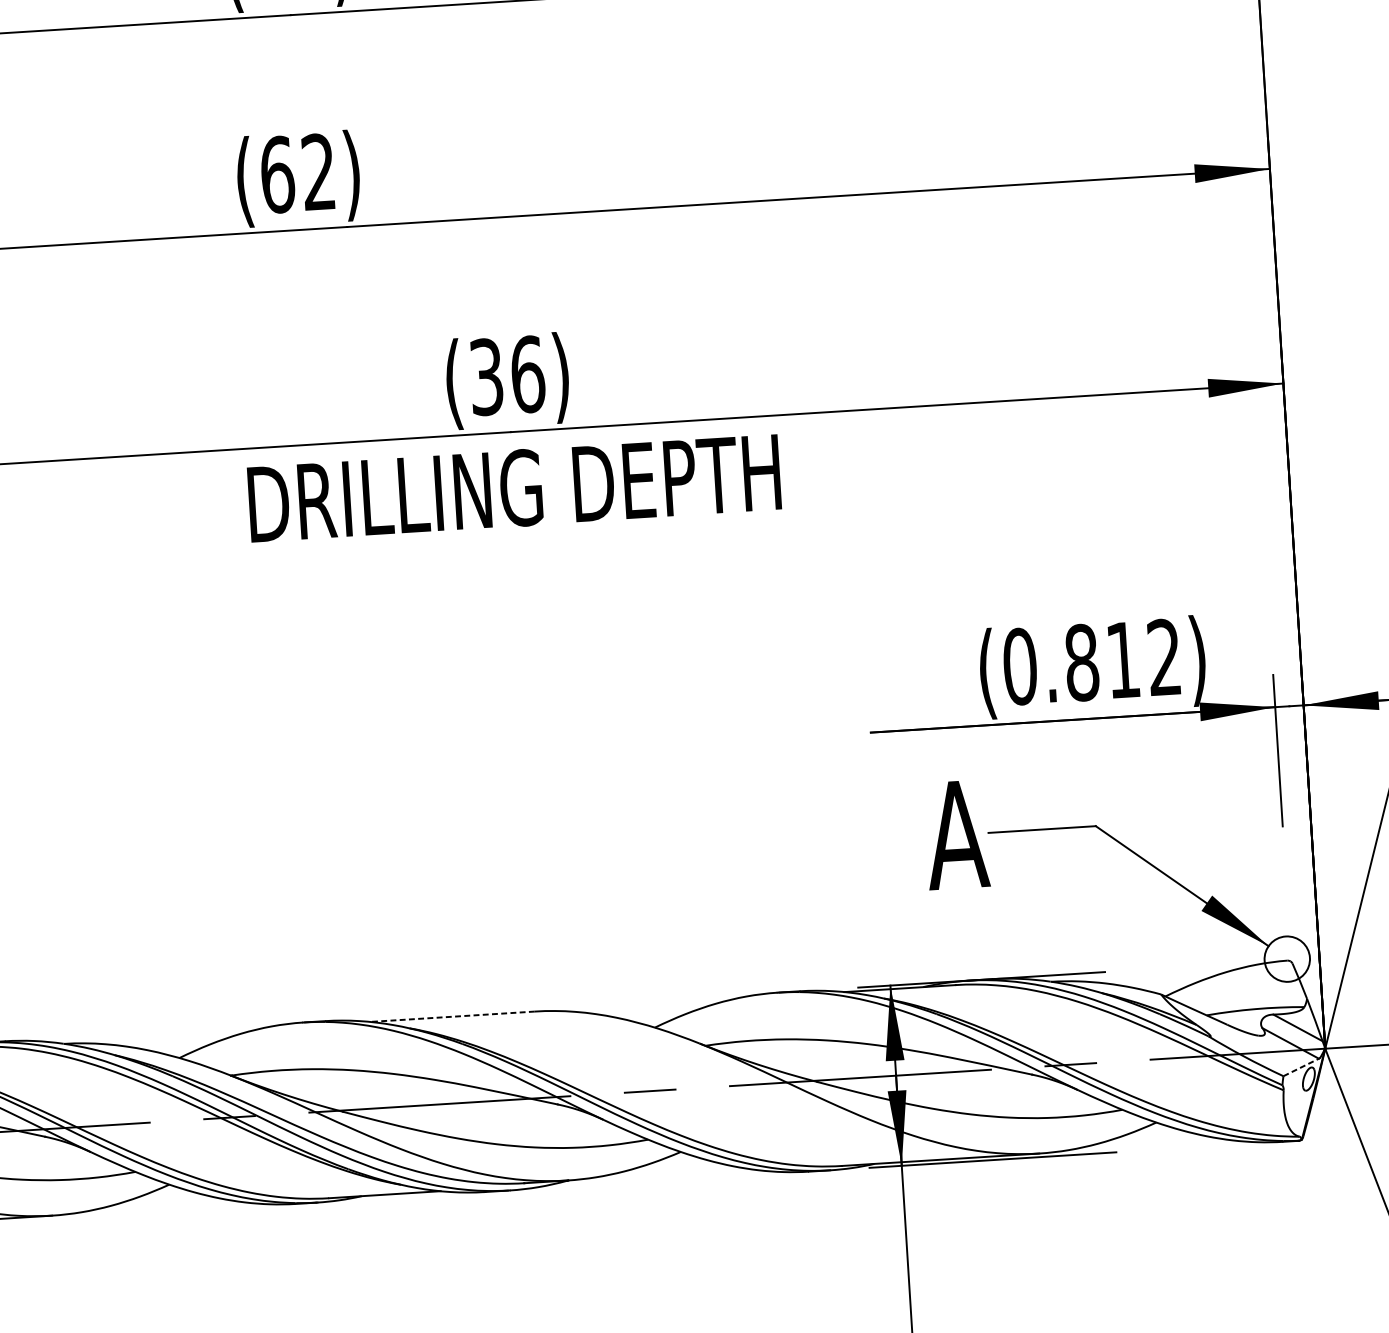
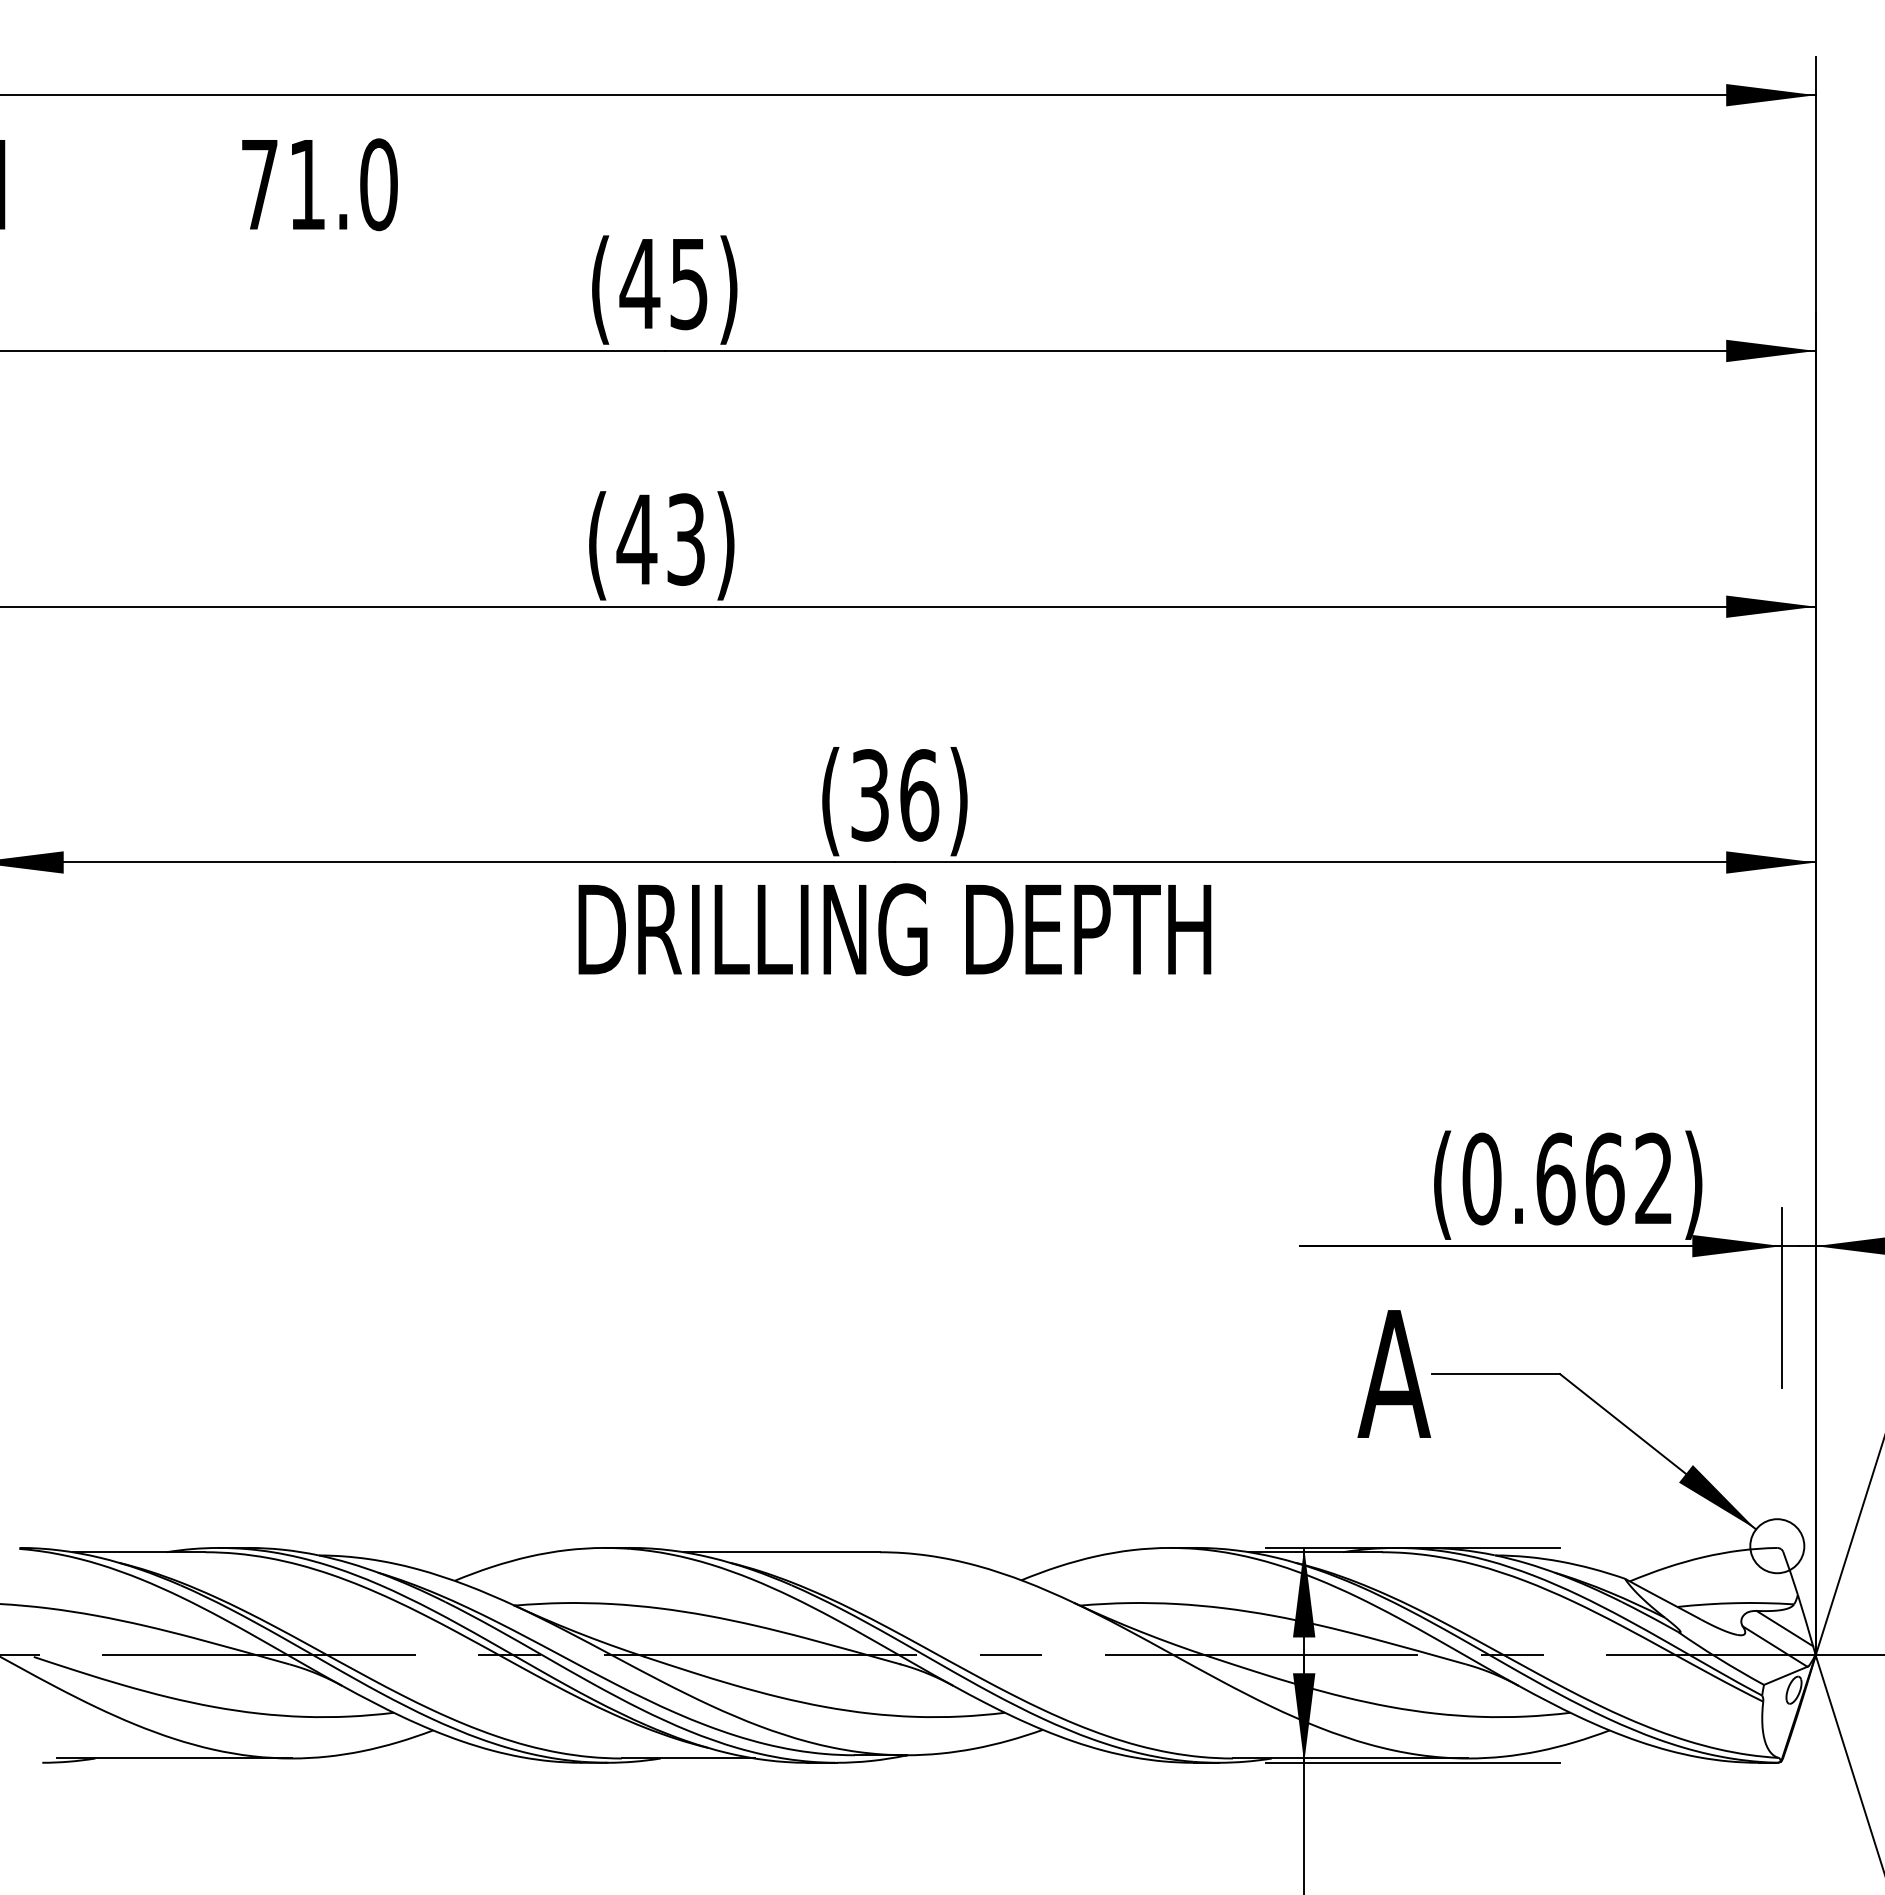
text: (297, 173) -> (660, 539), (62) -> (43)
text: (1102, 661) -> (1580, 1178), (0.812) -> (0.662)
line: (452, 1016) -> (781, 1552), dashed -> solid
line: (1300, 1067) -> (1785, 1675), dashed -> solid

